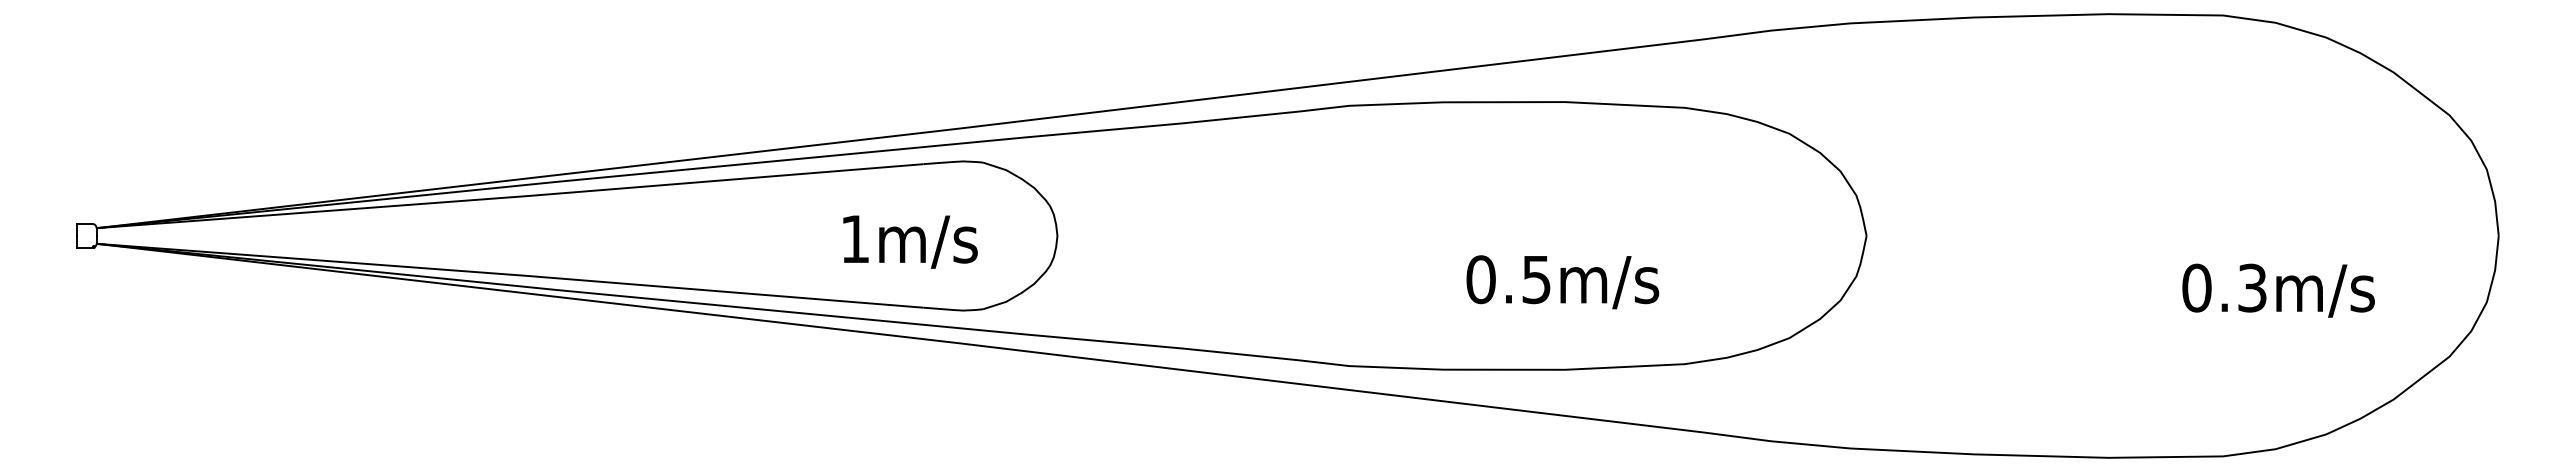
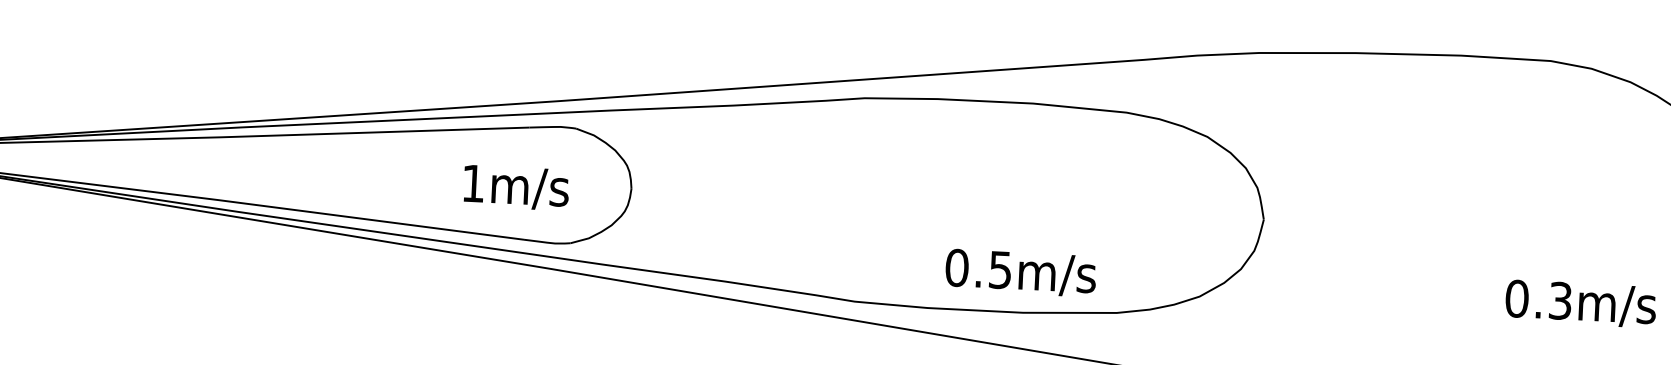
text: (1562, 282) -> (1020, 273), moved
text: (2278, 290) -> (1580, 303), moved

